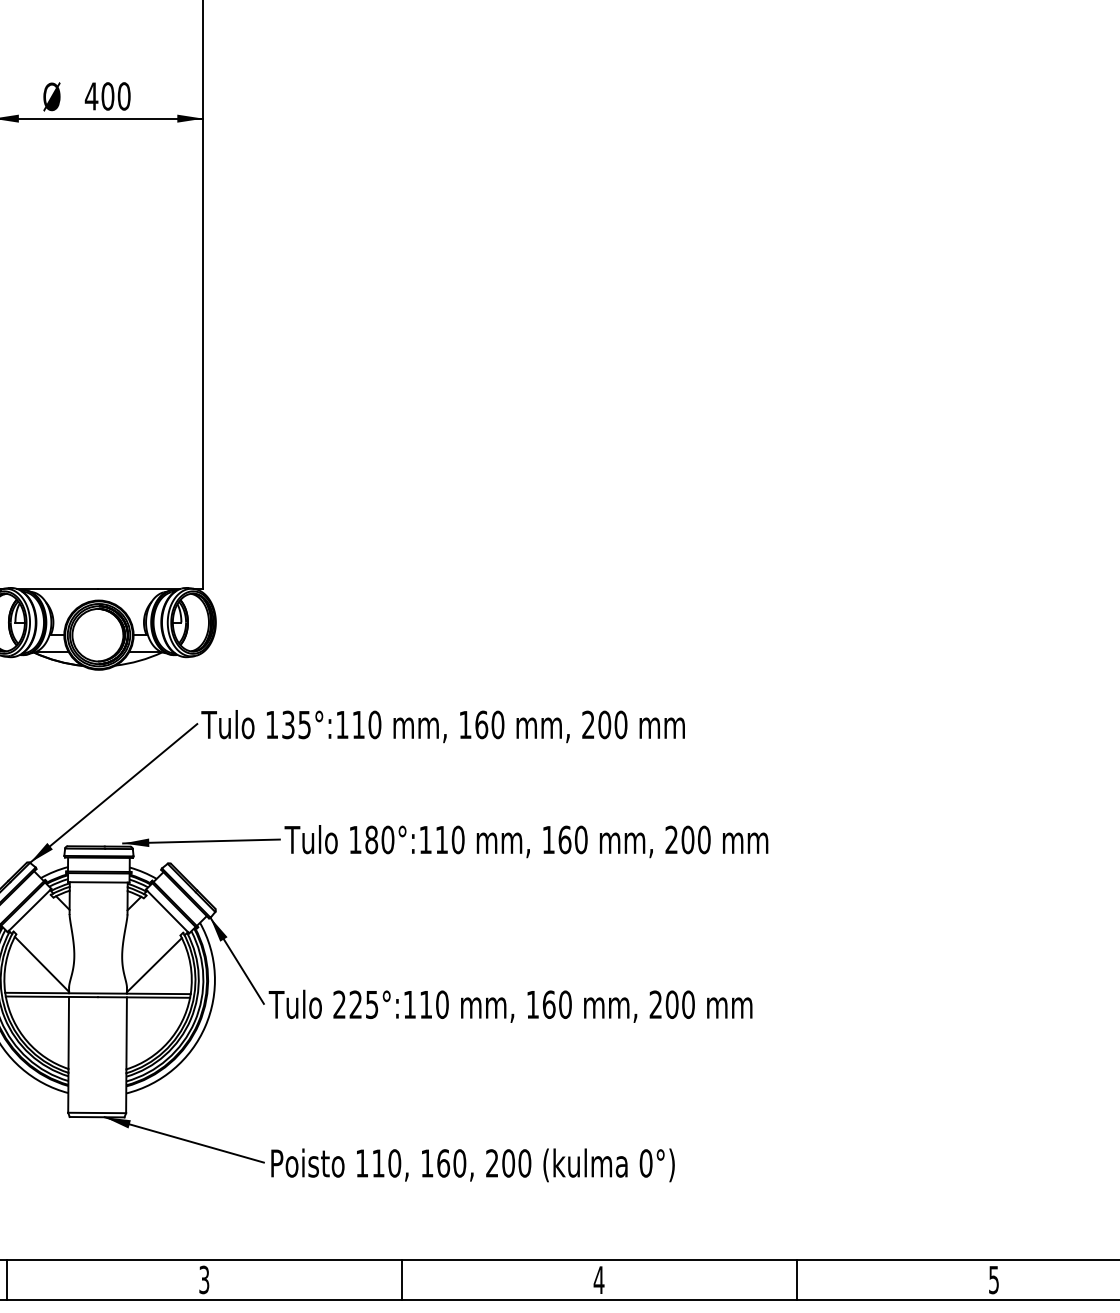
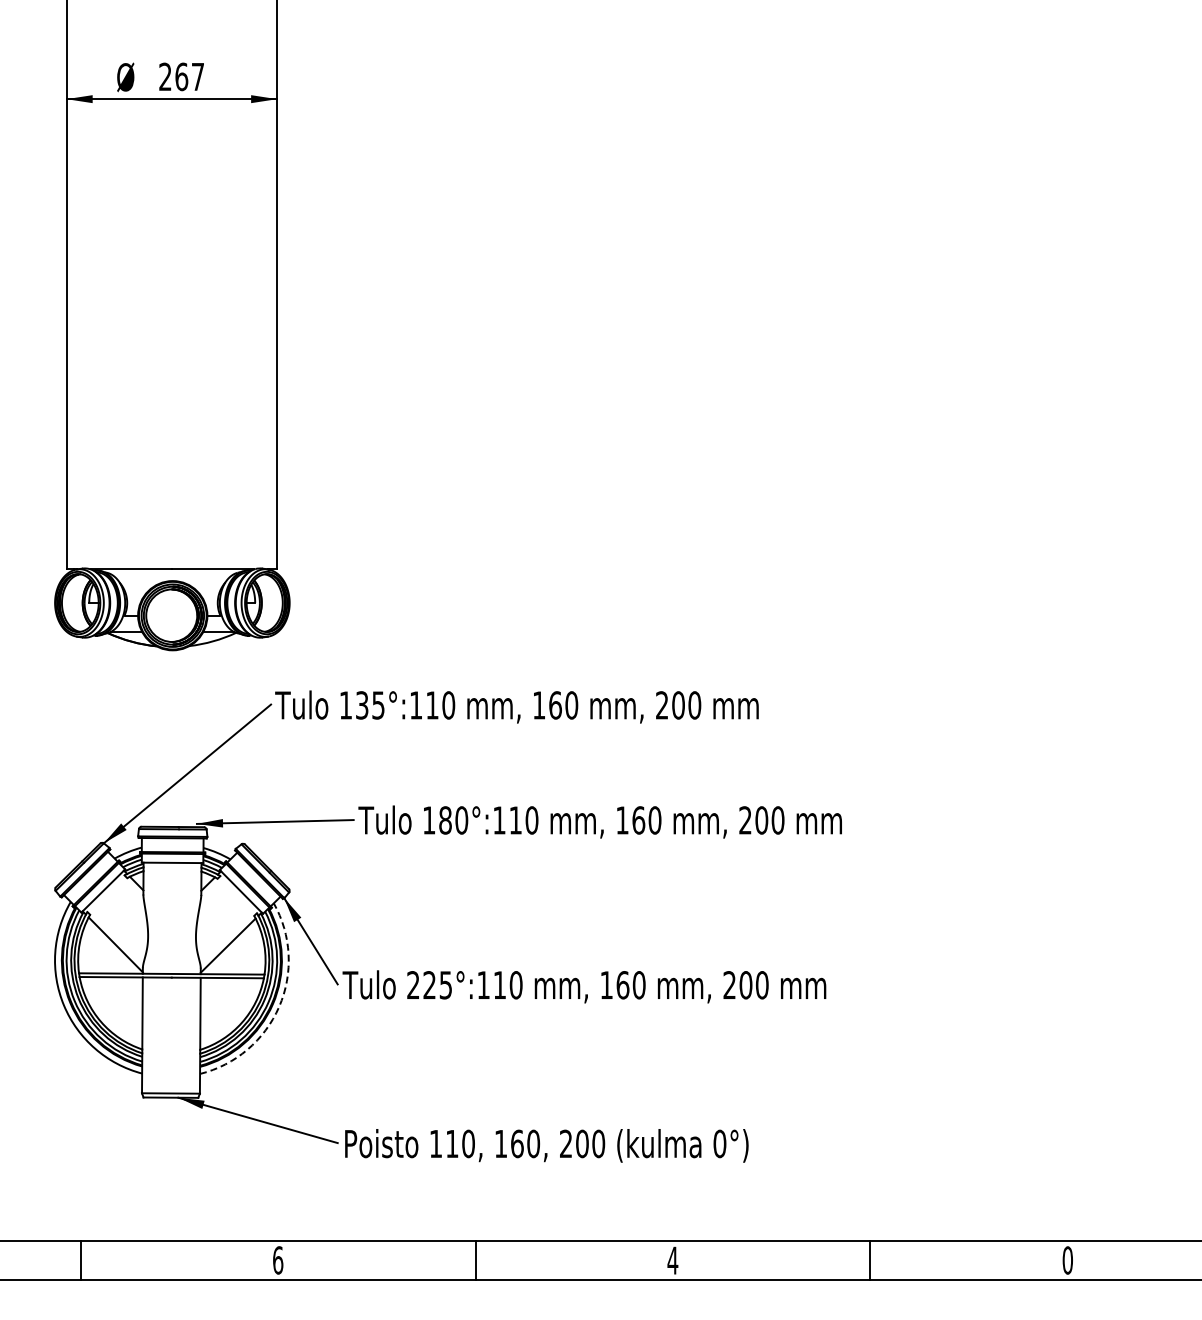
text: (107, 96) -> (181, 76), 400 -> 267
arc: (205, 1026) -> (279, 1006), solid -> dashed
text: (204, 1280) -> (278, 1260), 3 -> 6
text: (993, 1280) -> (1067, 1260), 5 -> 0

